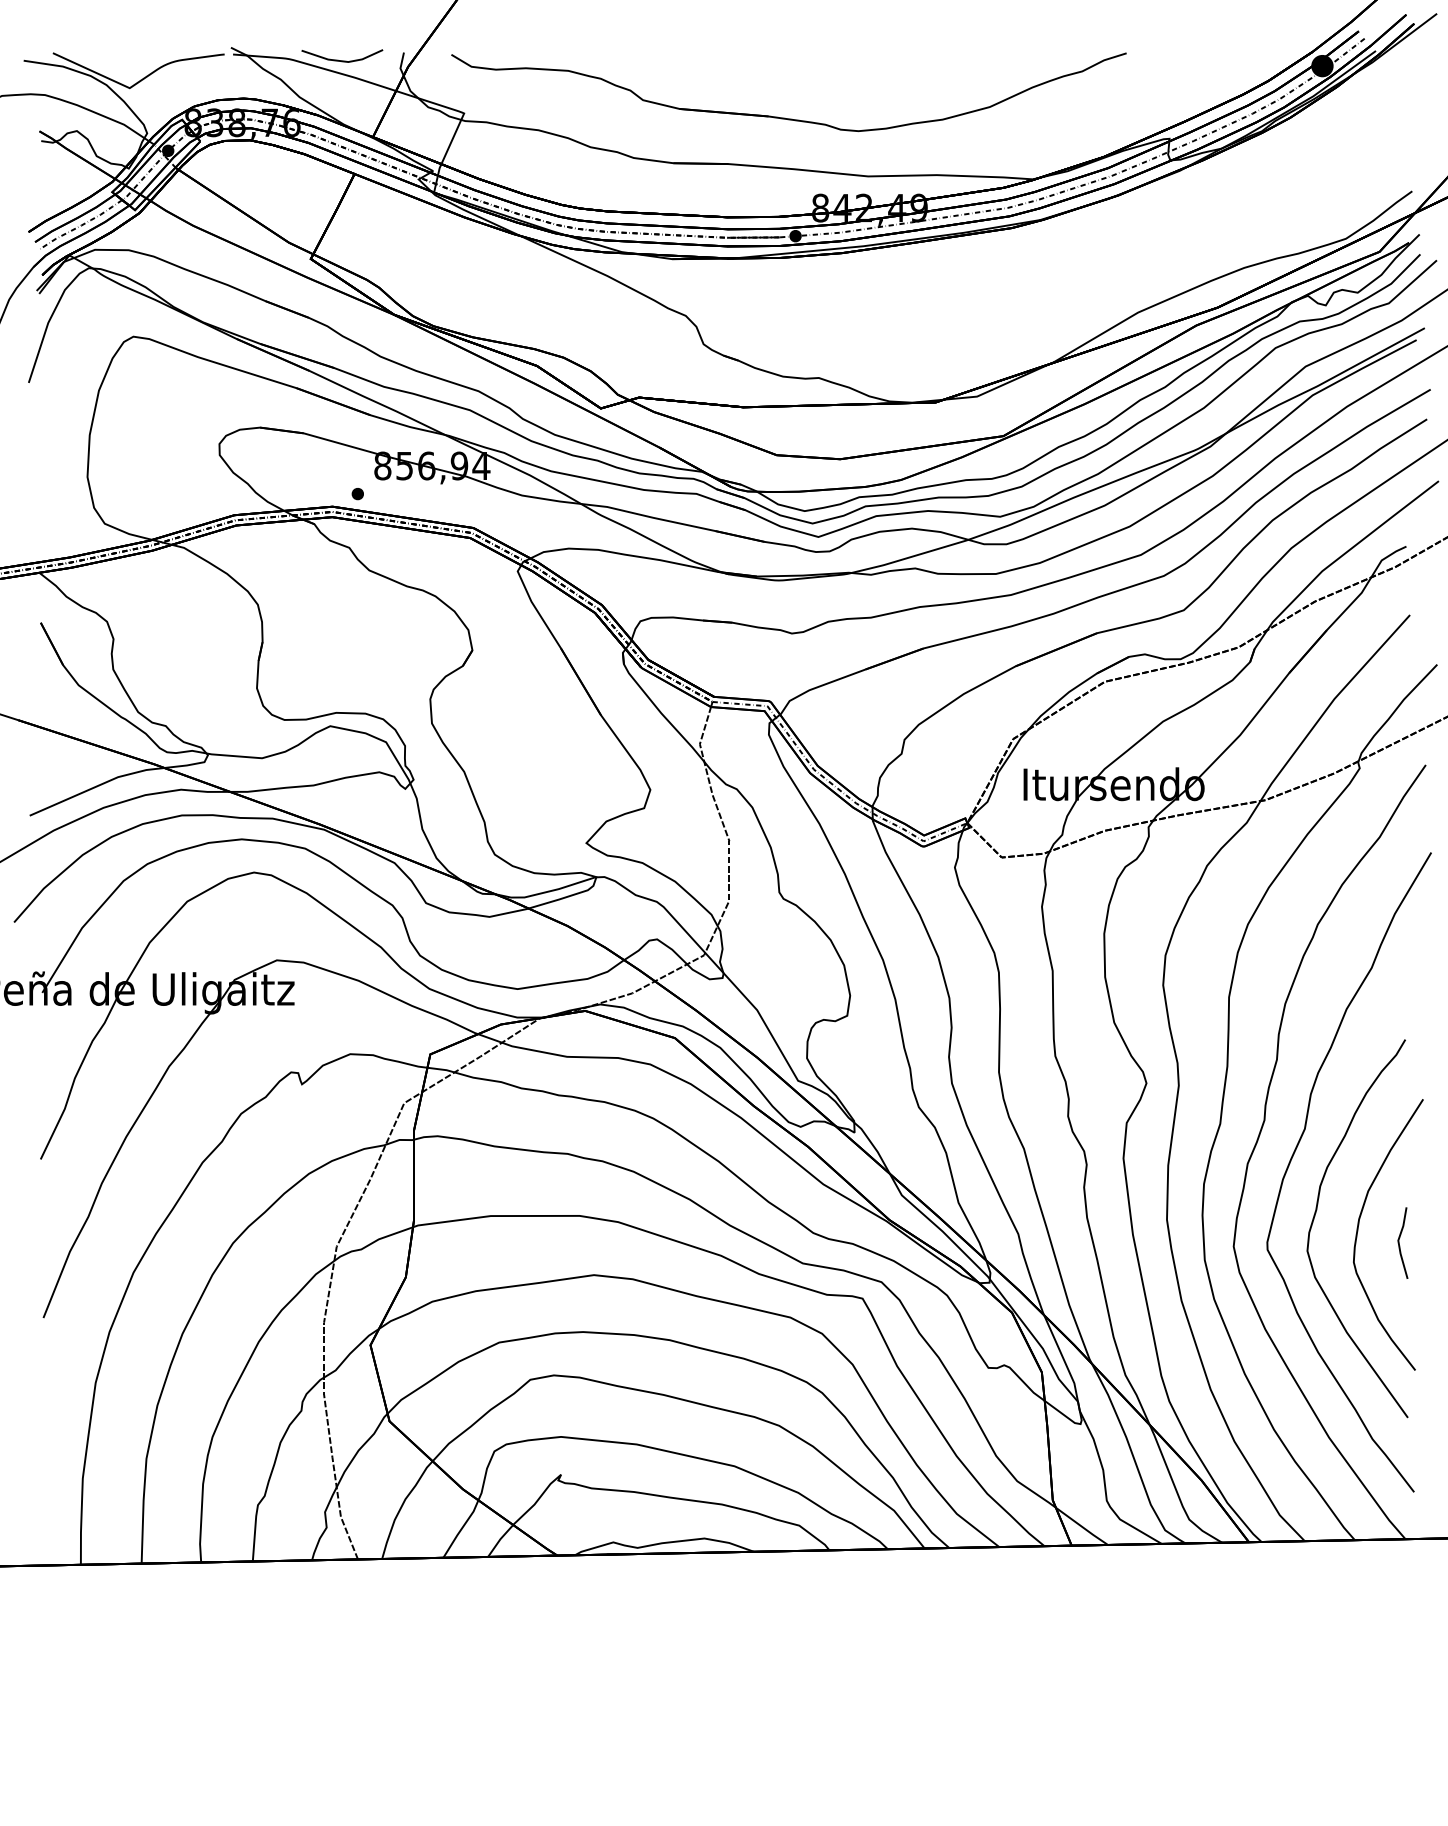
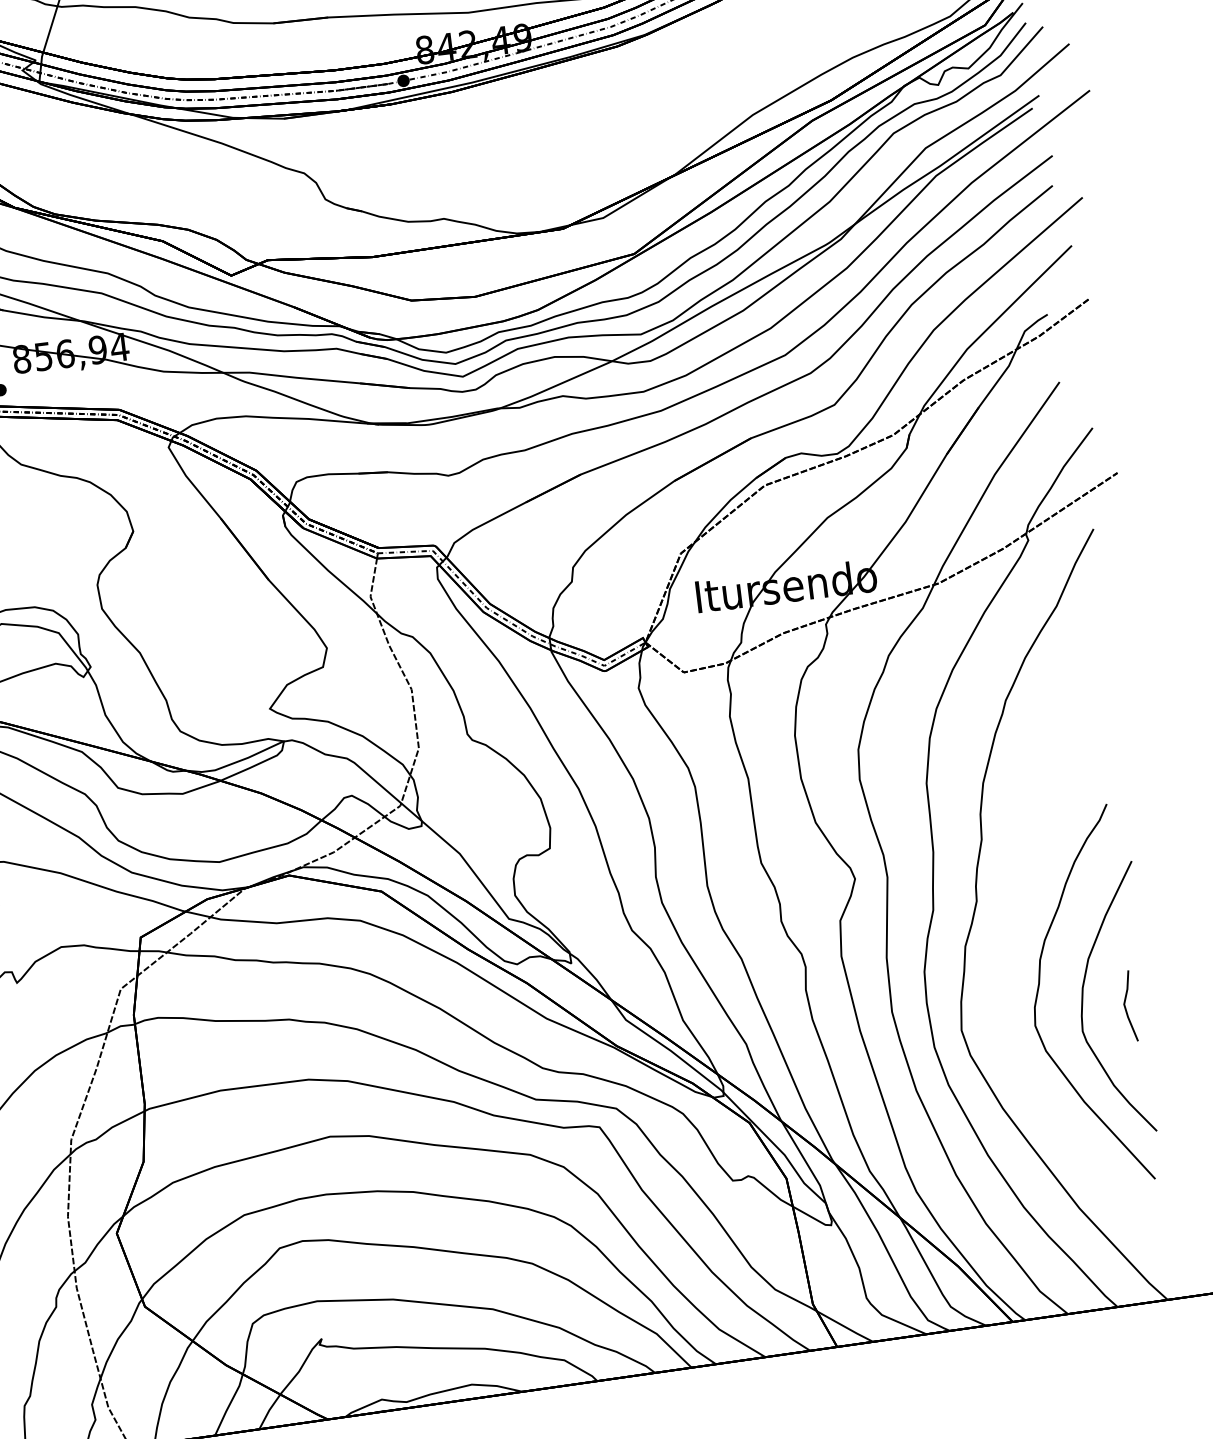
curve: (1296, 1150) -> (1012, 927), removed

